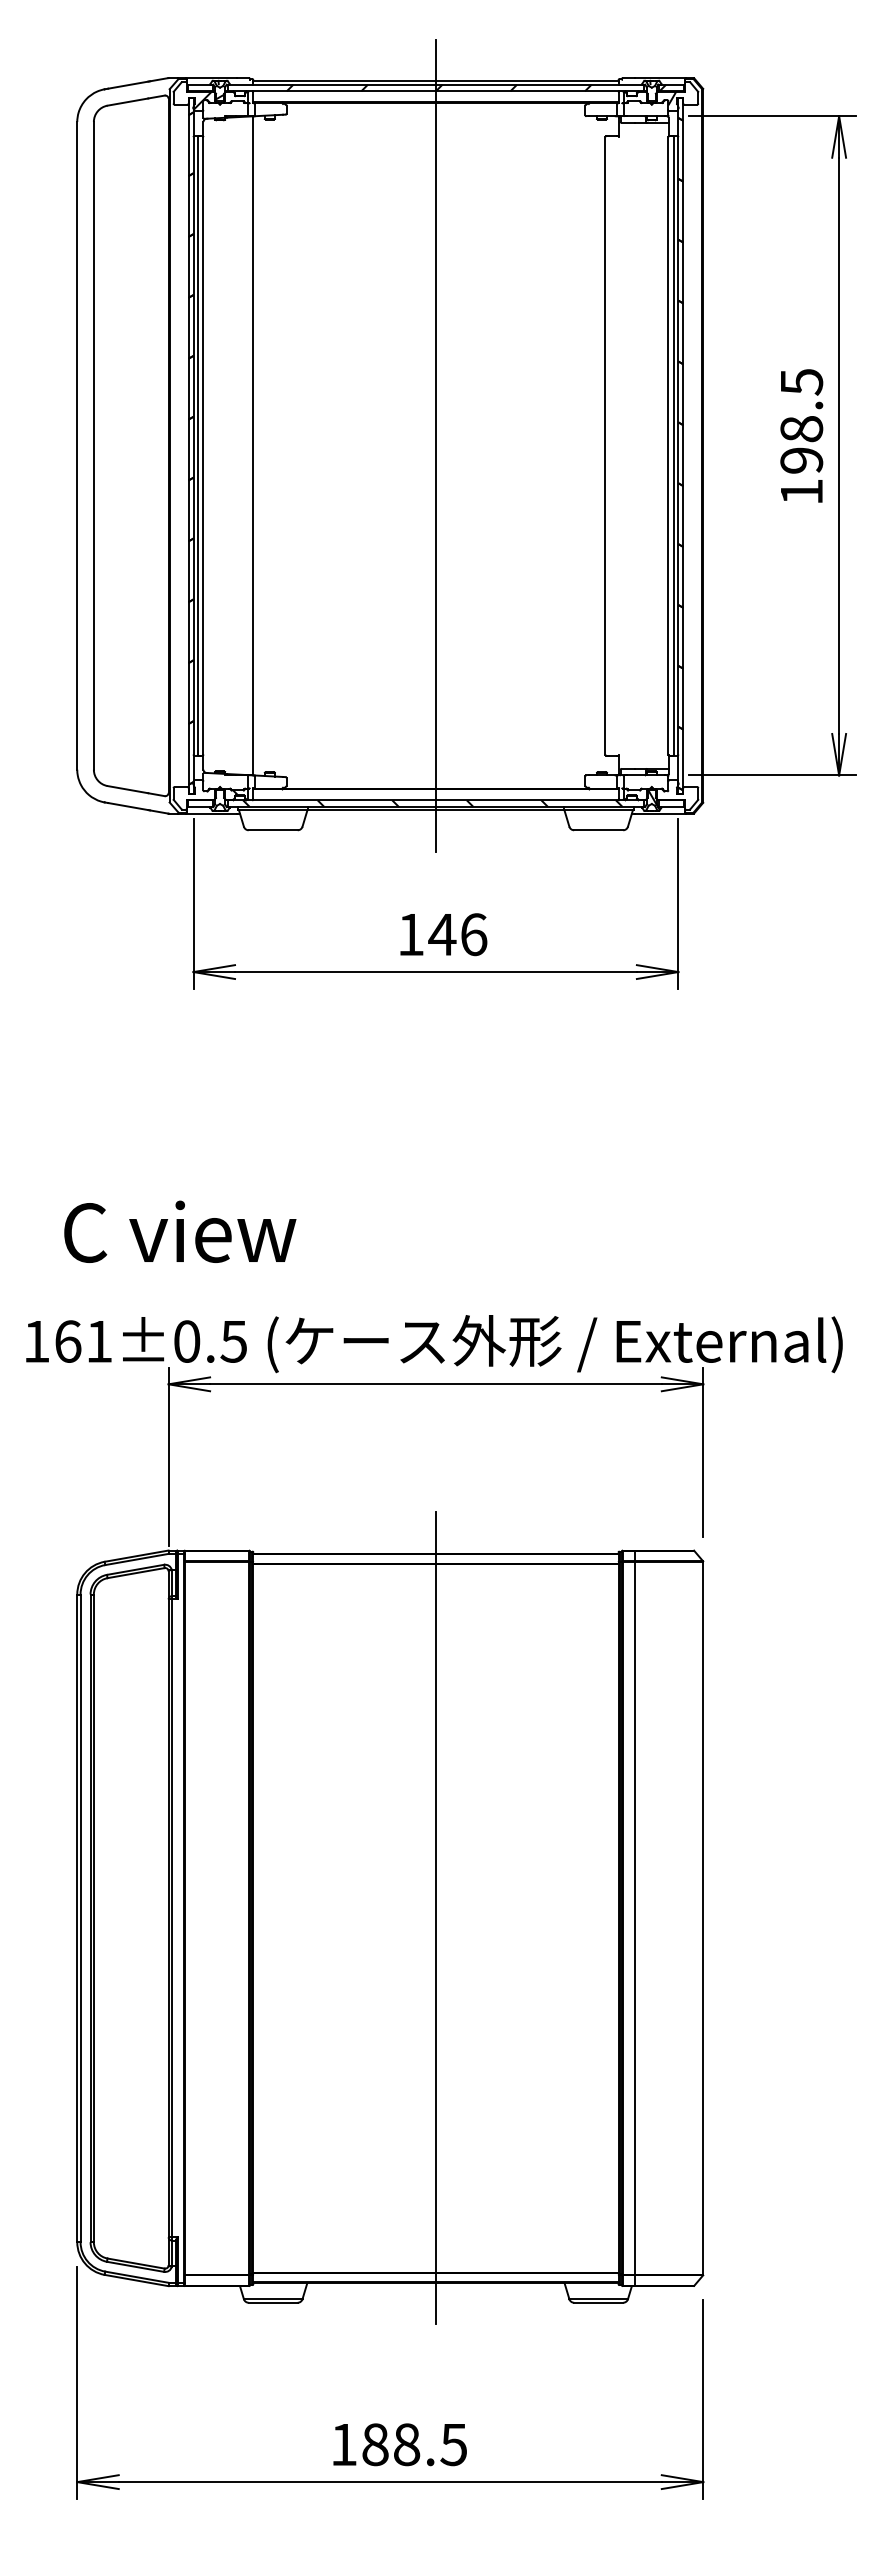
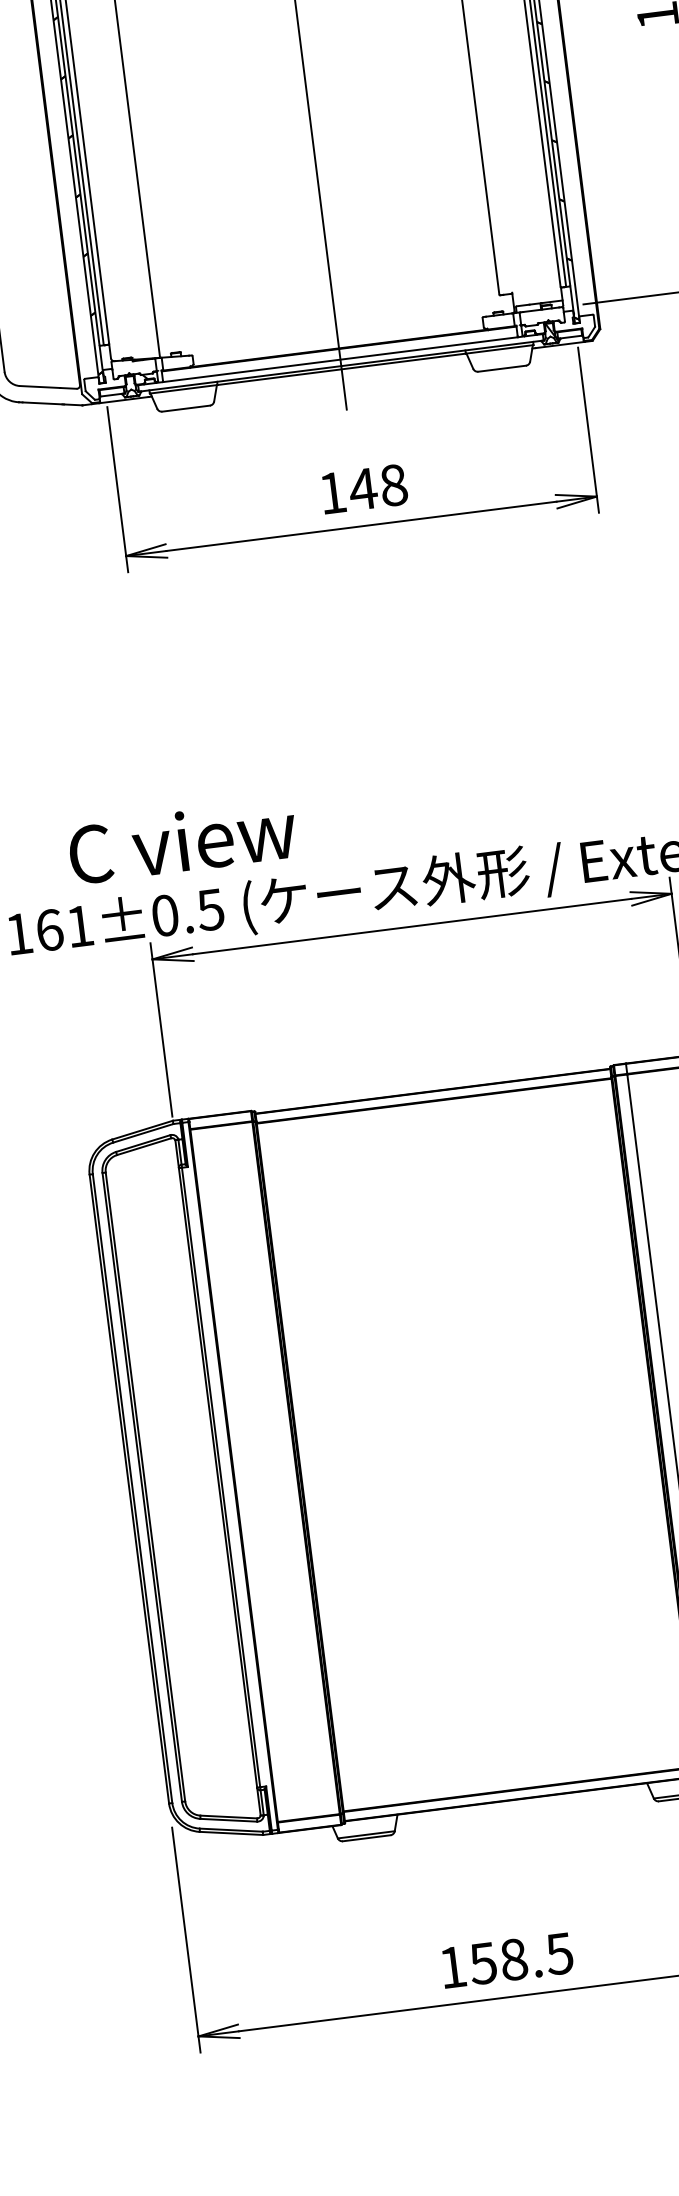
hatch: (432, 803) -> (337, 363), removed
text: (474, 934) -> (394, 485), 146 -> 148
text: (180, 1231) -> (182, 841), moved
line: (435, 1918) -> (477, 1445), removed
text: (374, 2444) -> (482, 1963), 188.5 -> 158.5

